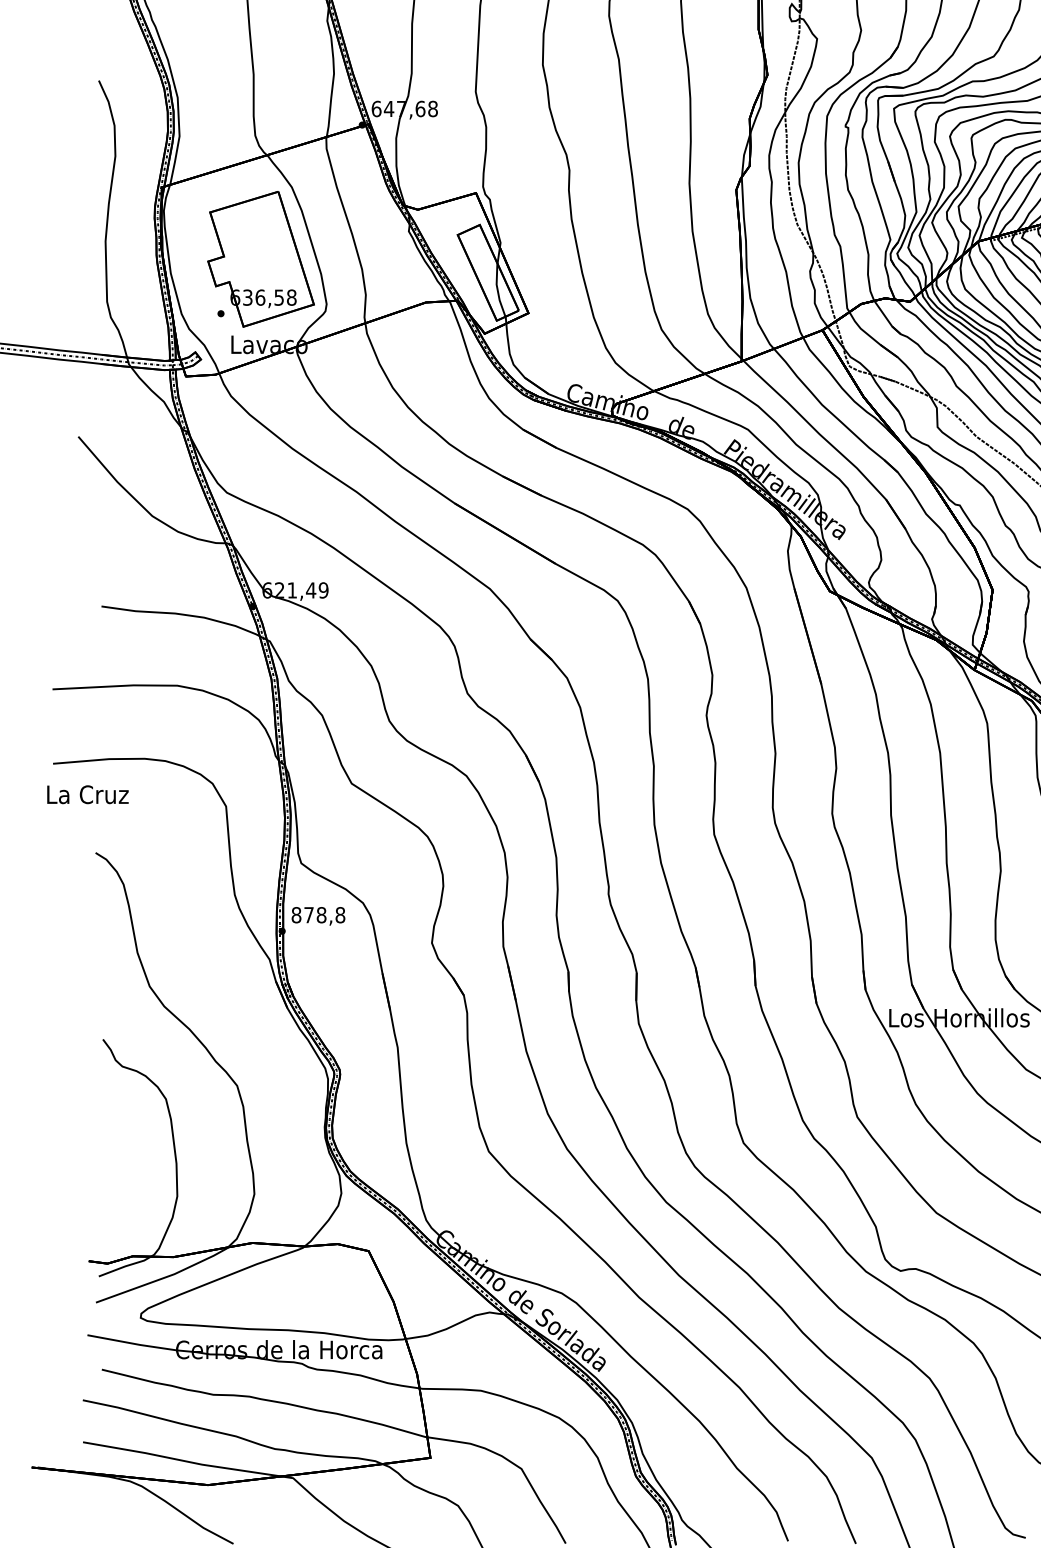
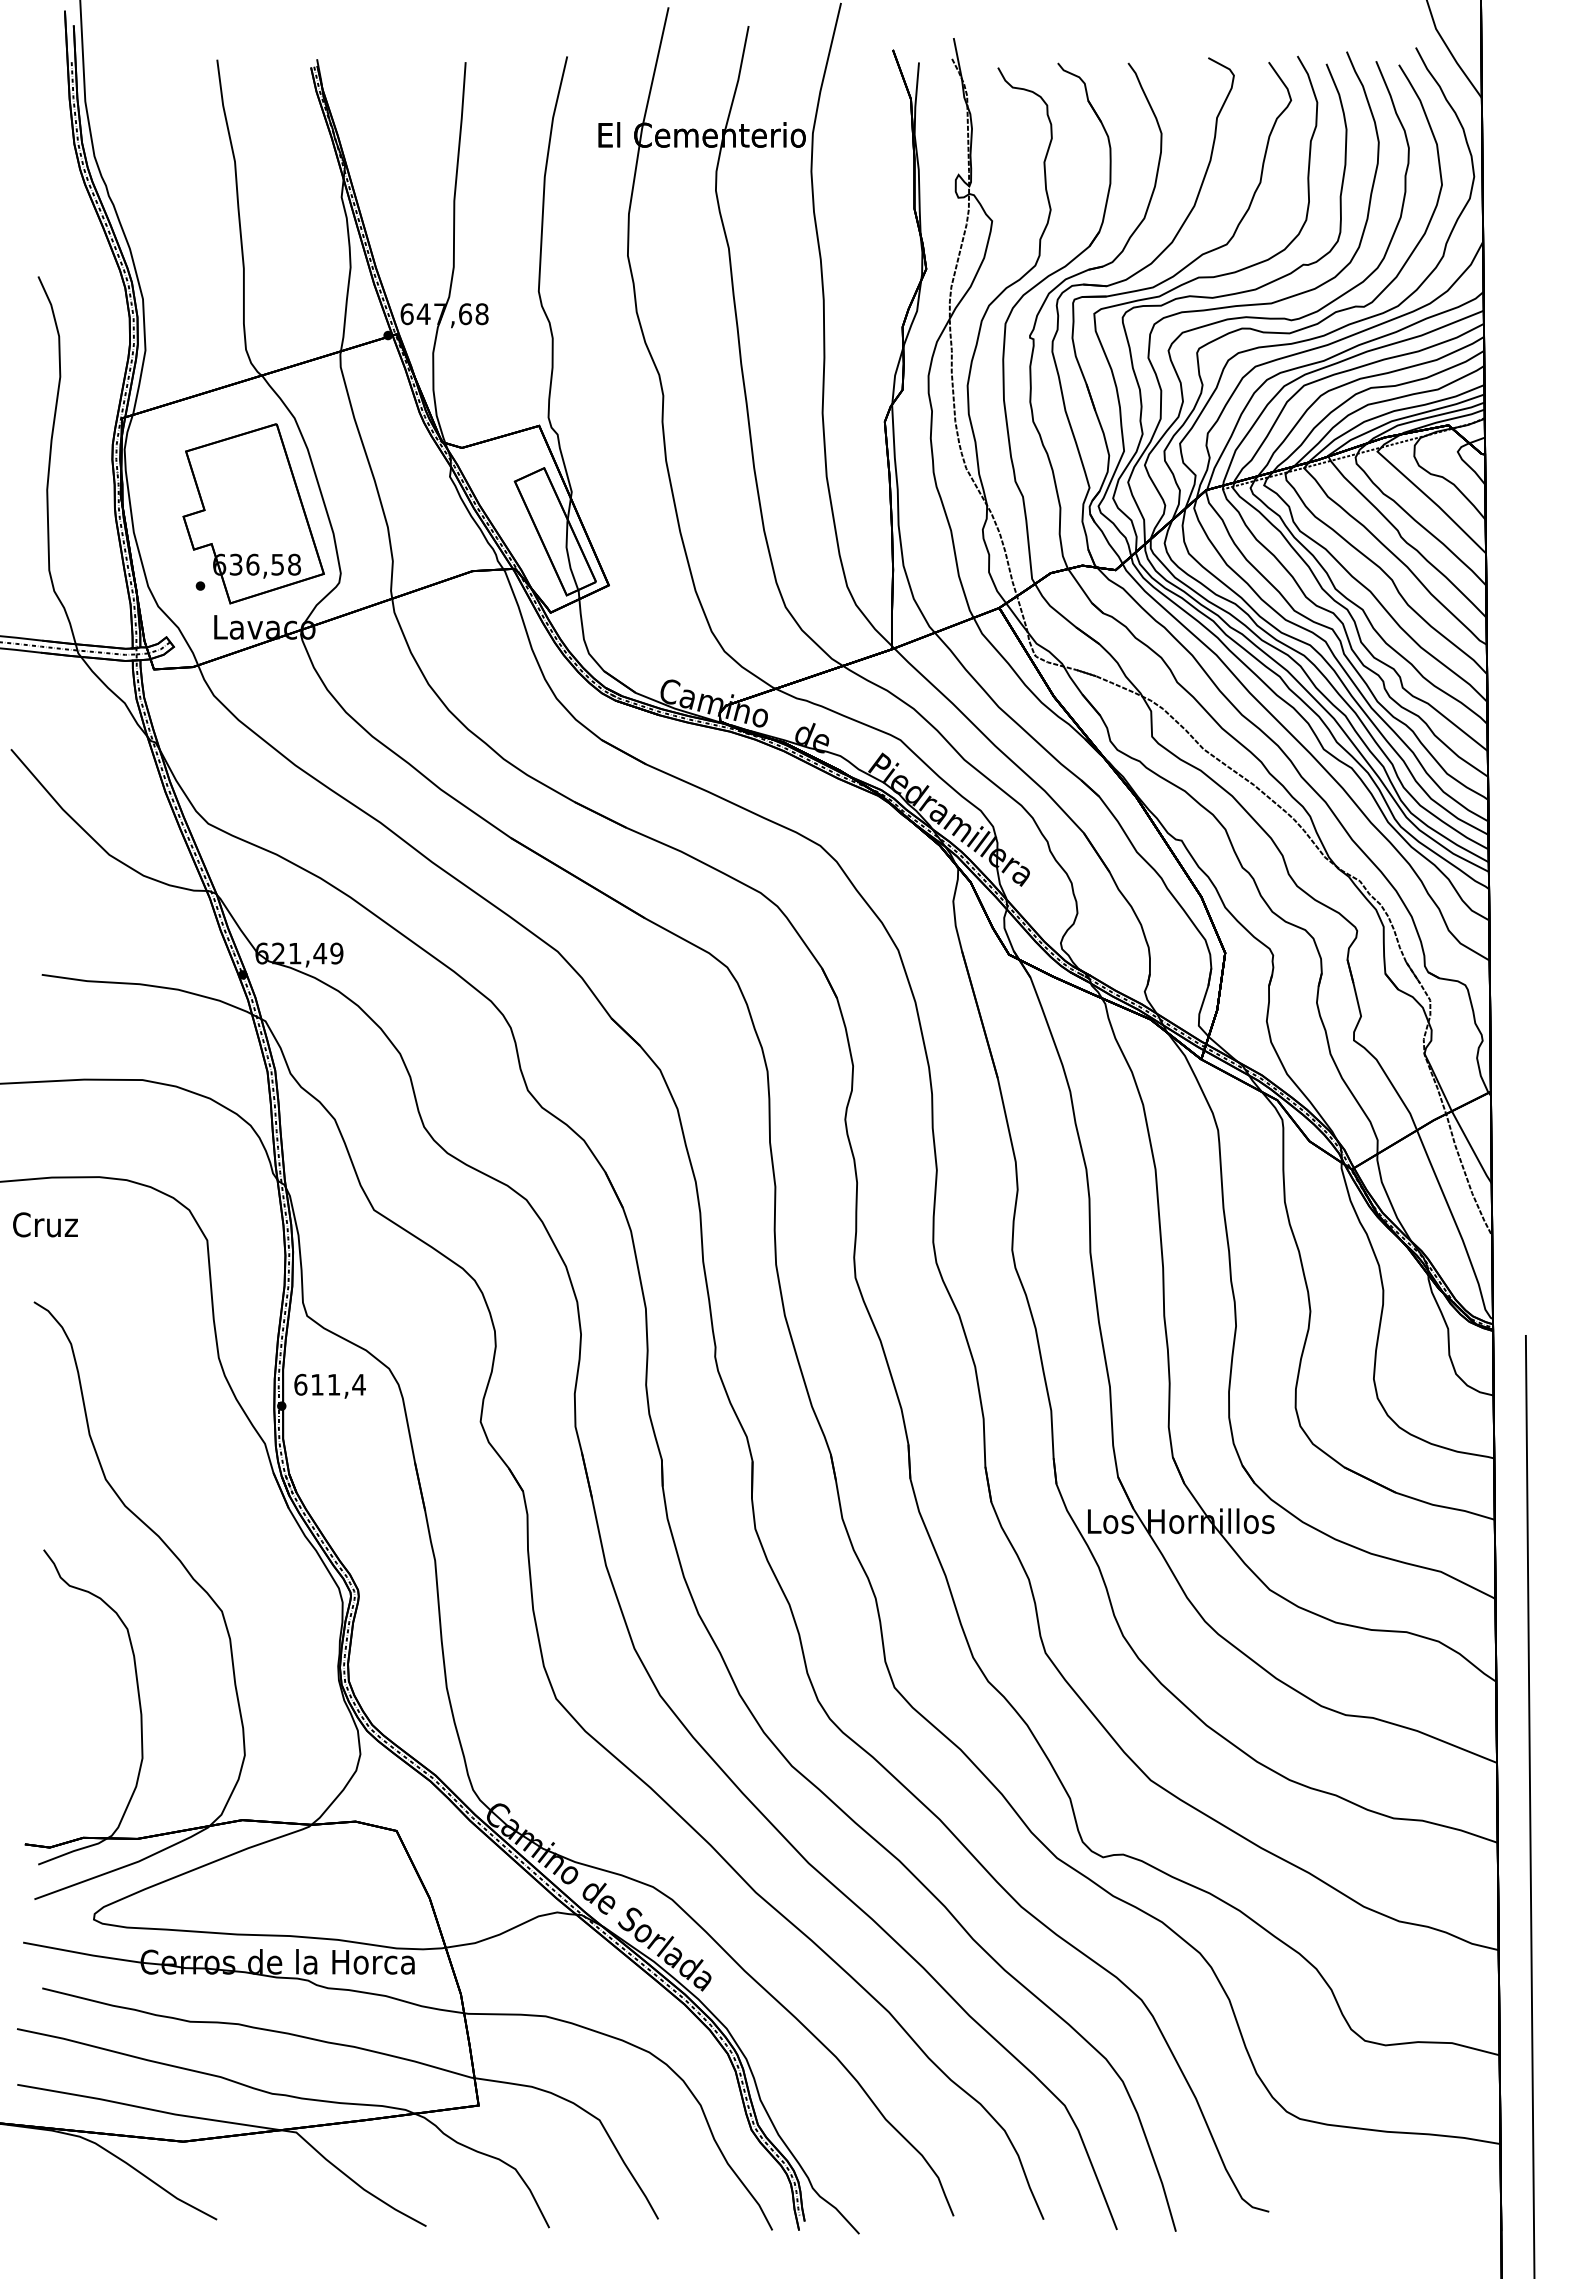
text: (318, 914) -> (329, 1384), 878,8 -> 611,4

